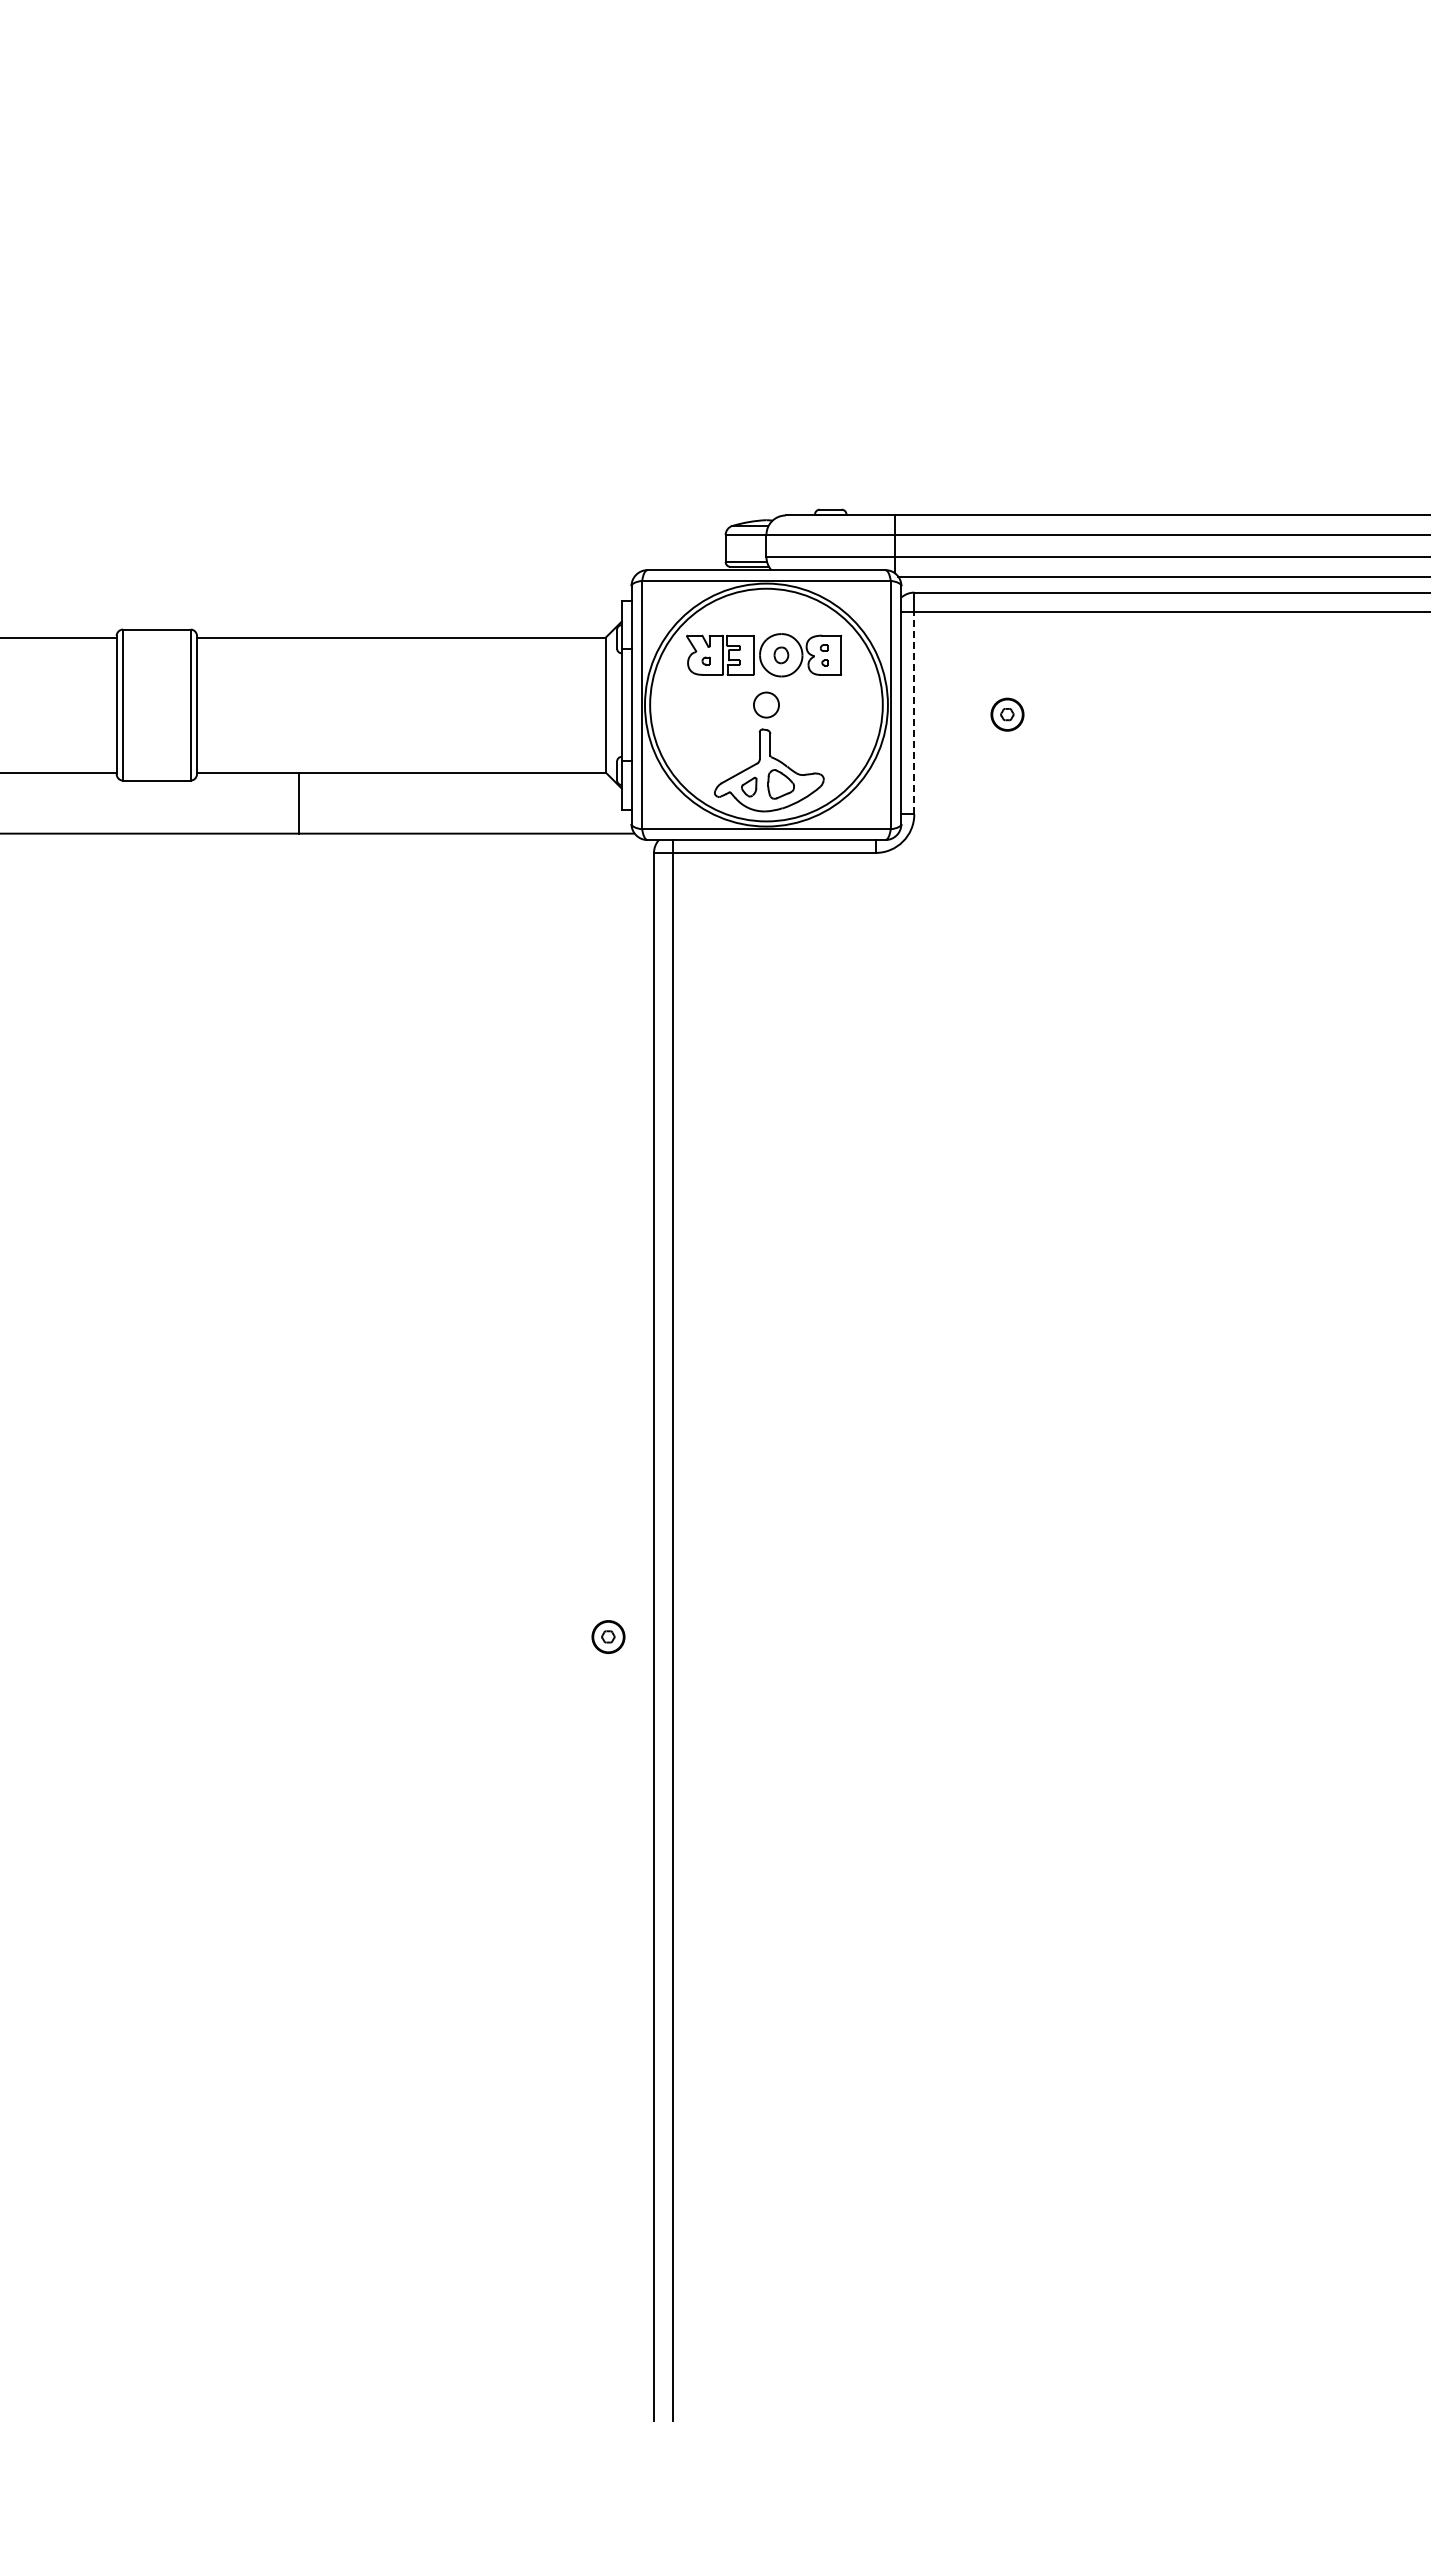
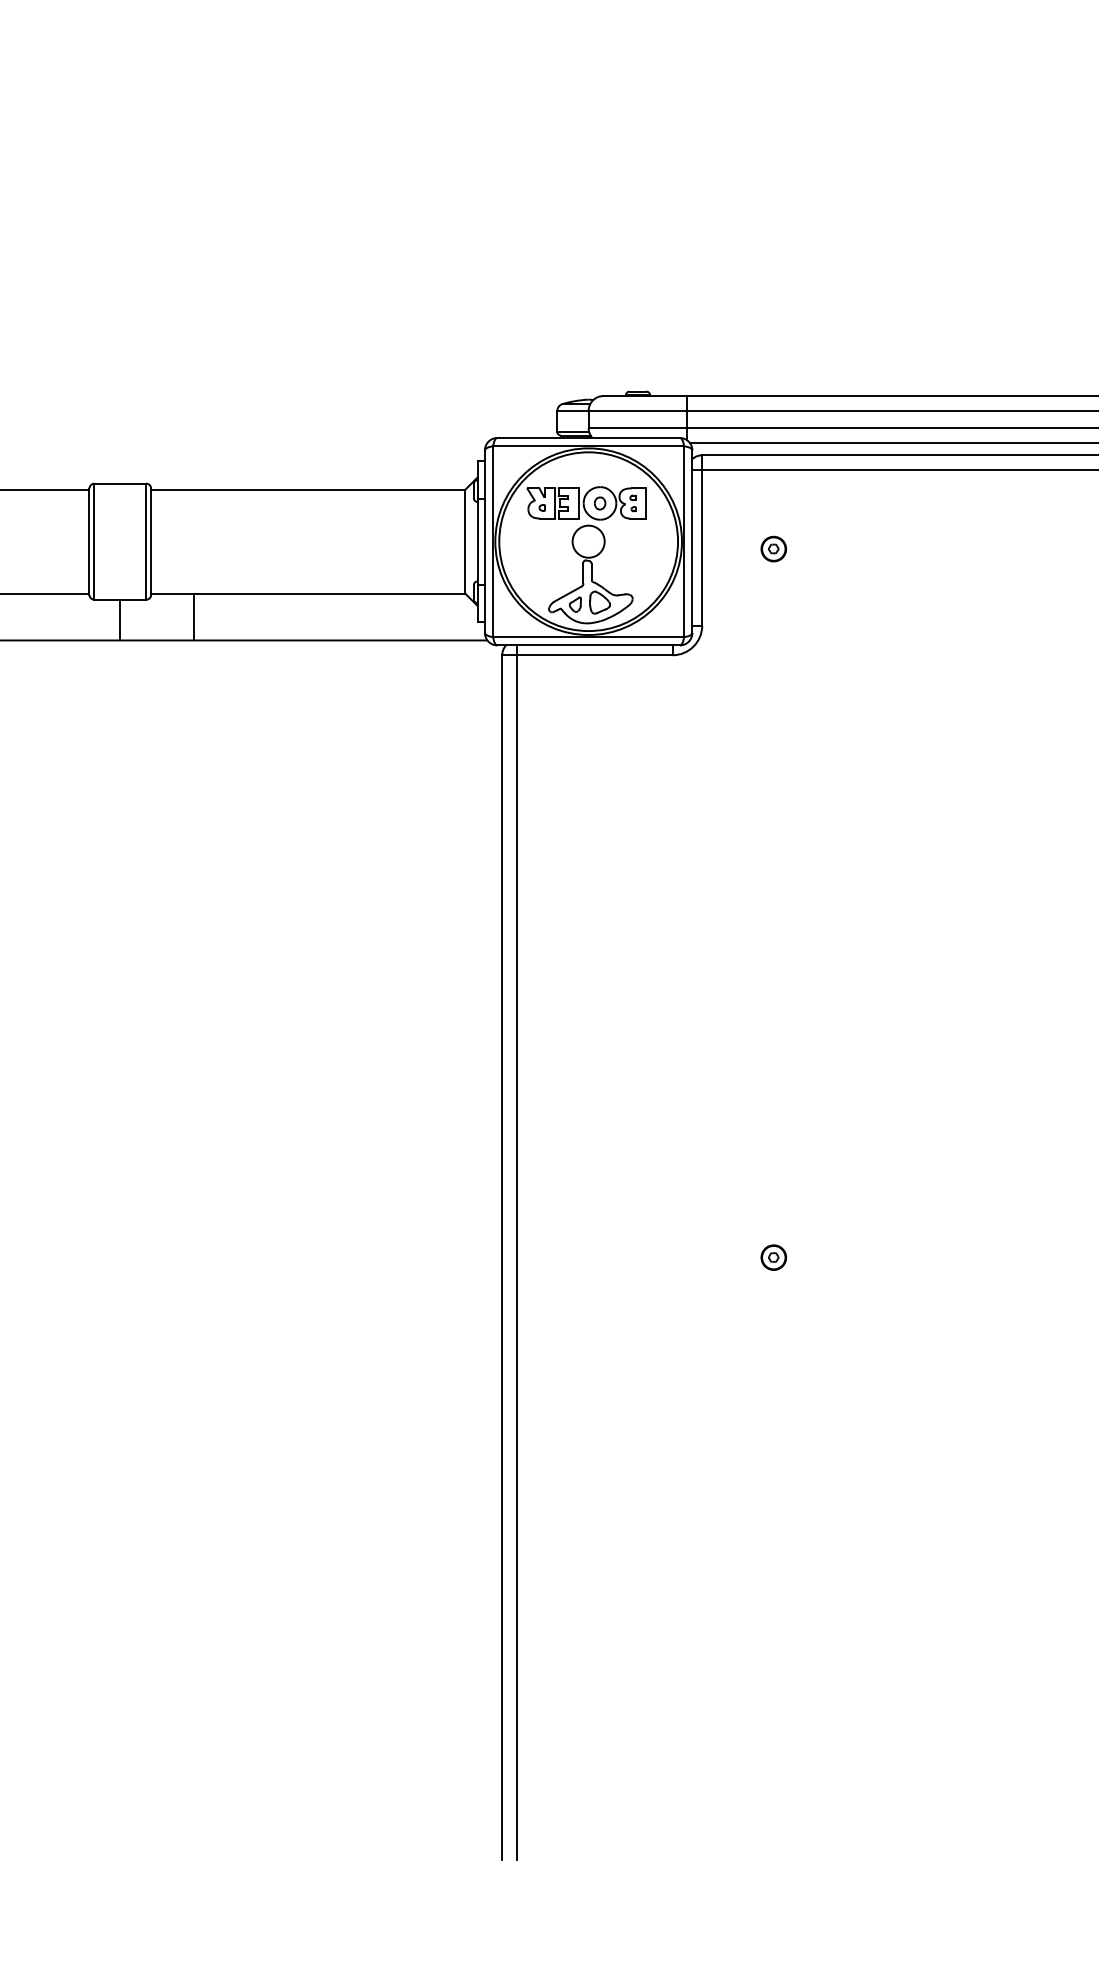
circle: (766, 704) -> (588, 541), size x1.67
line: (914, 712) -> (702, 547), dashed -> solid
line: (299, 802) -> (194, 616), moved
line: (156, 806) -> (120, 619), added
part: (608, 1636) -> (773, 1257), moved

